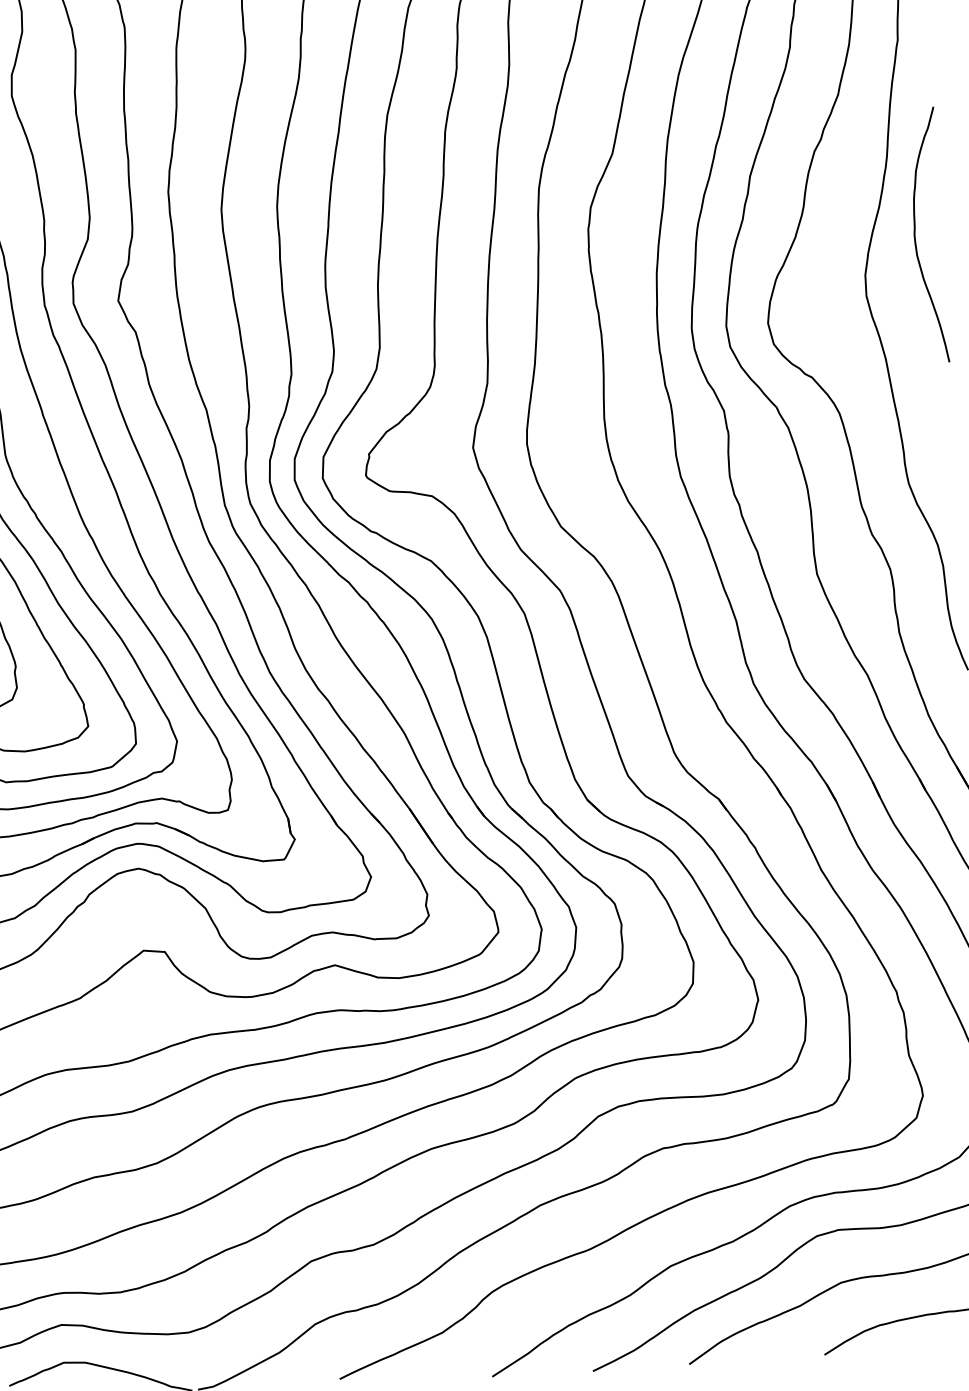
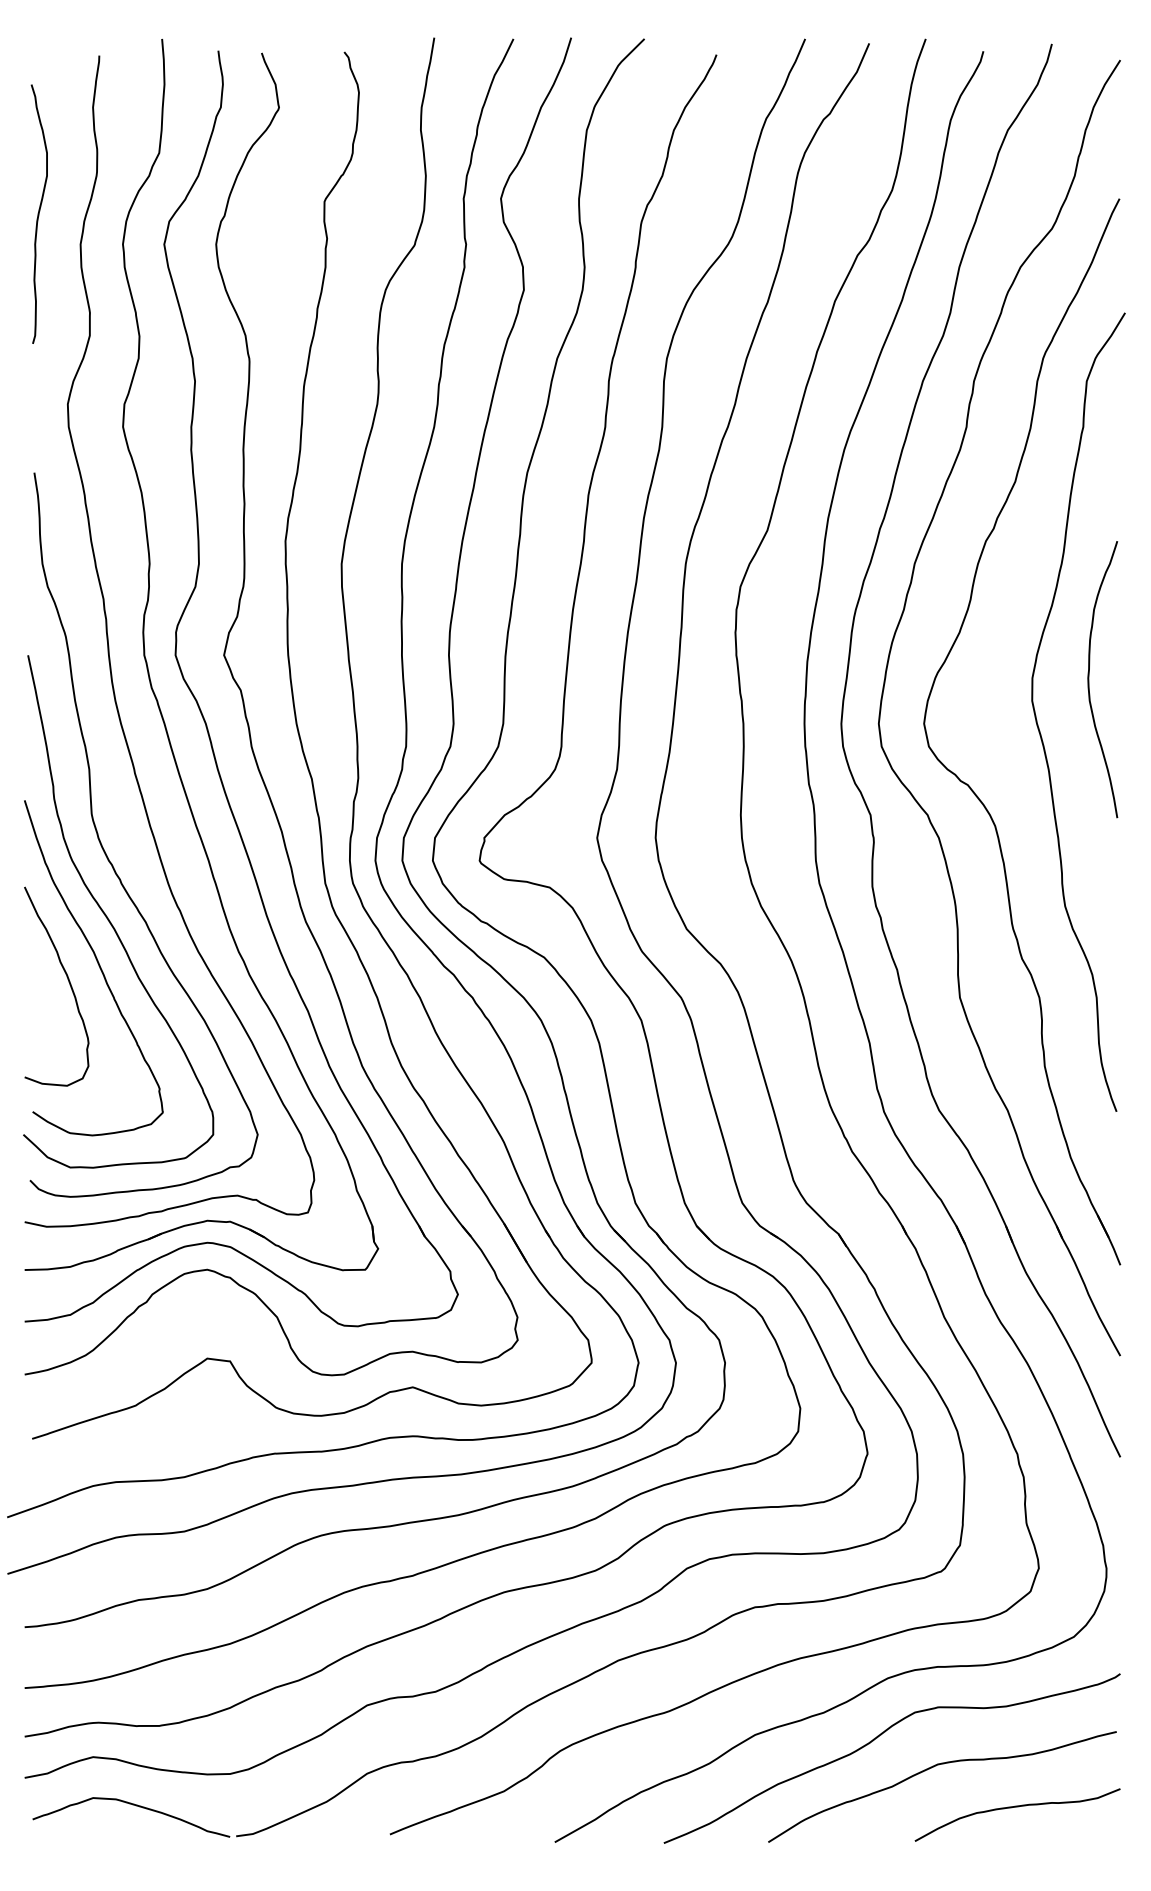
curve: (915, 236) -> (1089, 679), moved

